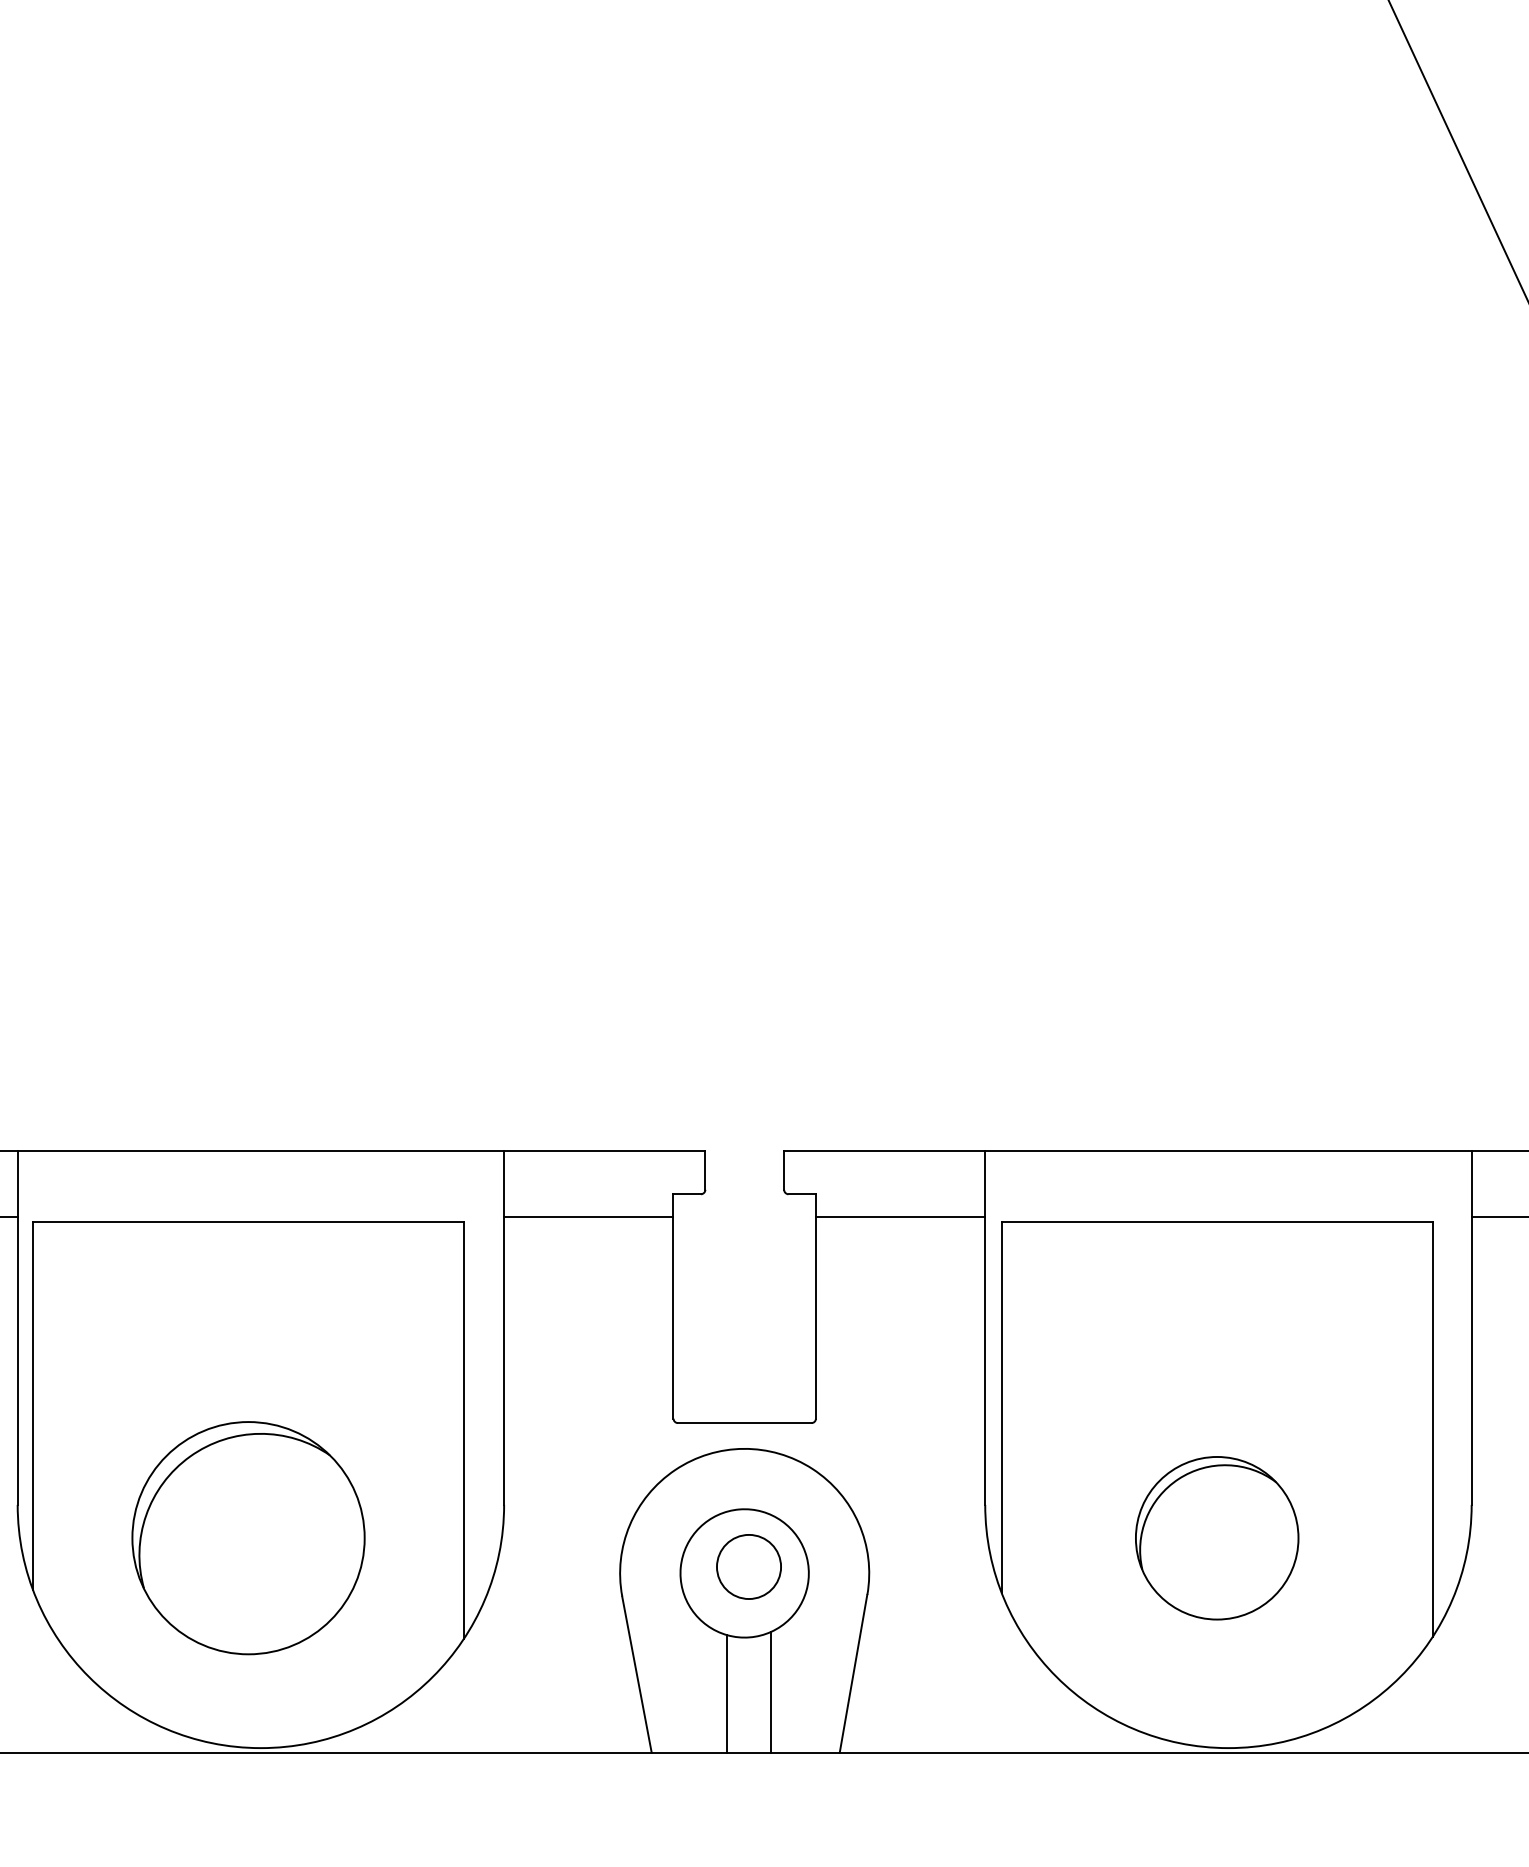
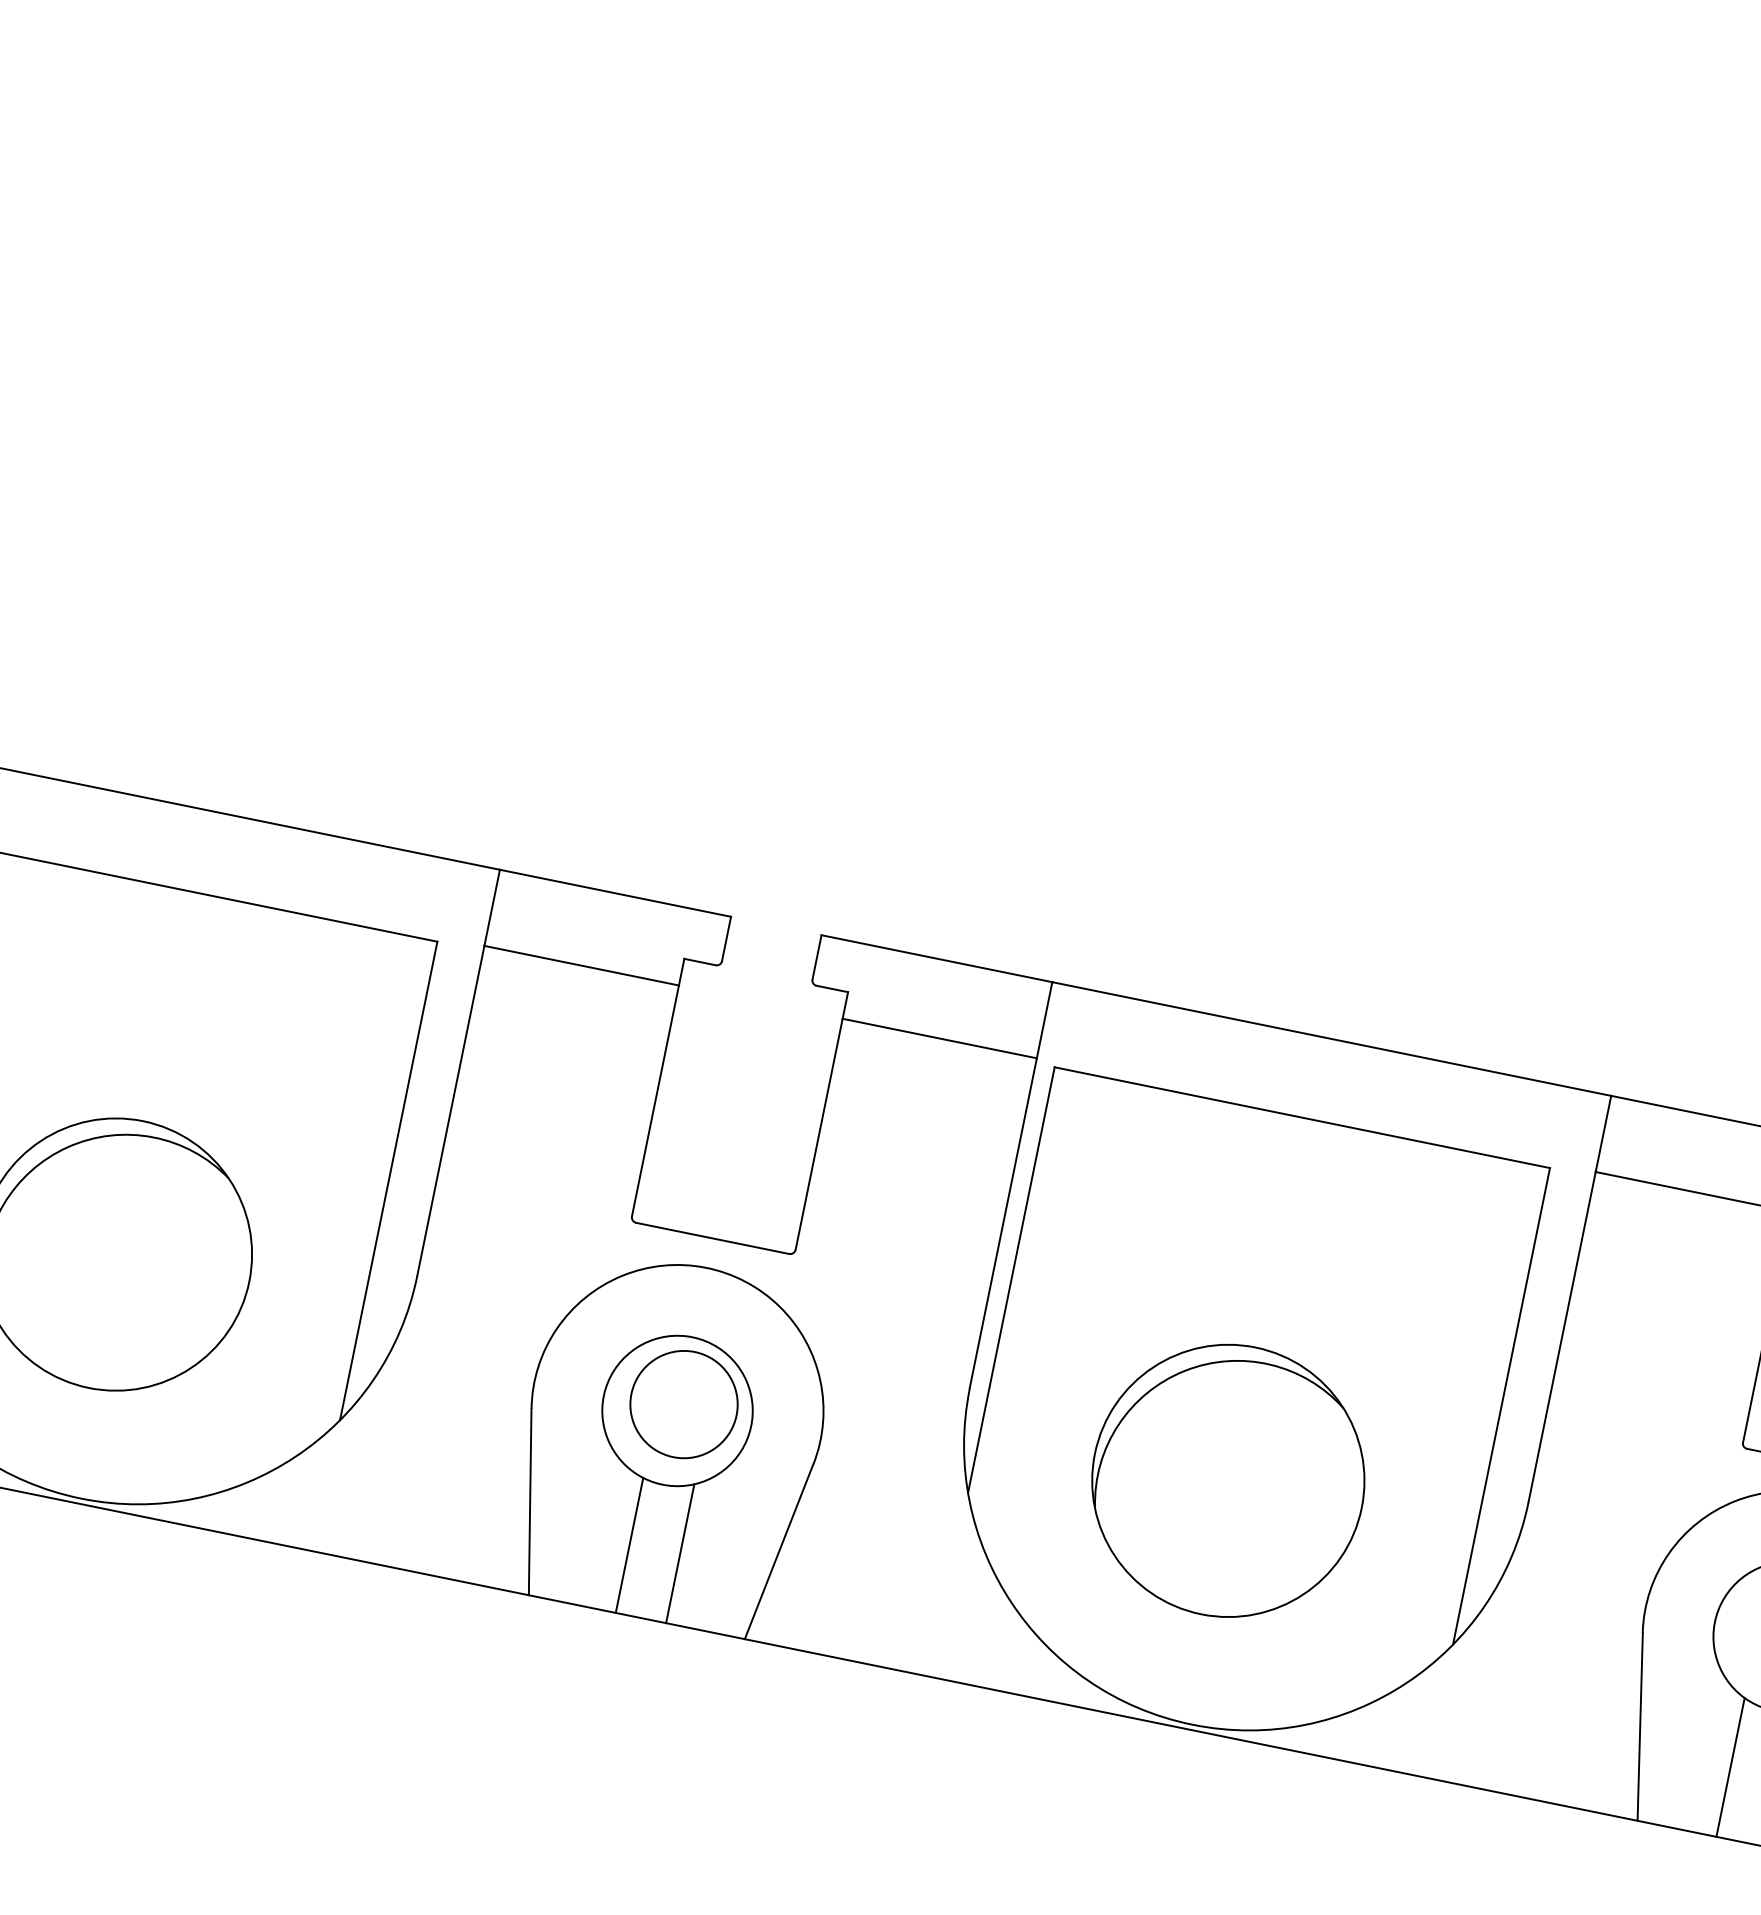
part: (1217, 1538) -> (1228, 1481), size x1.43
circle: (748, 1566) -> (683, 1403), size x1.43

